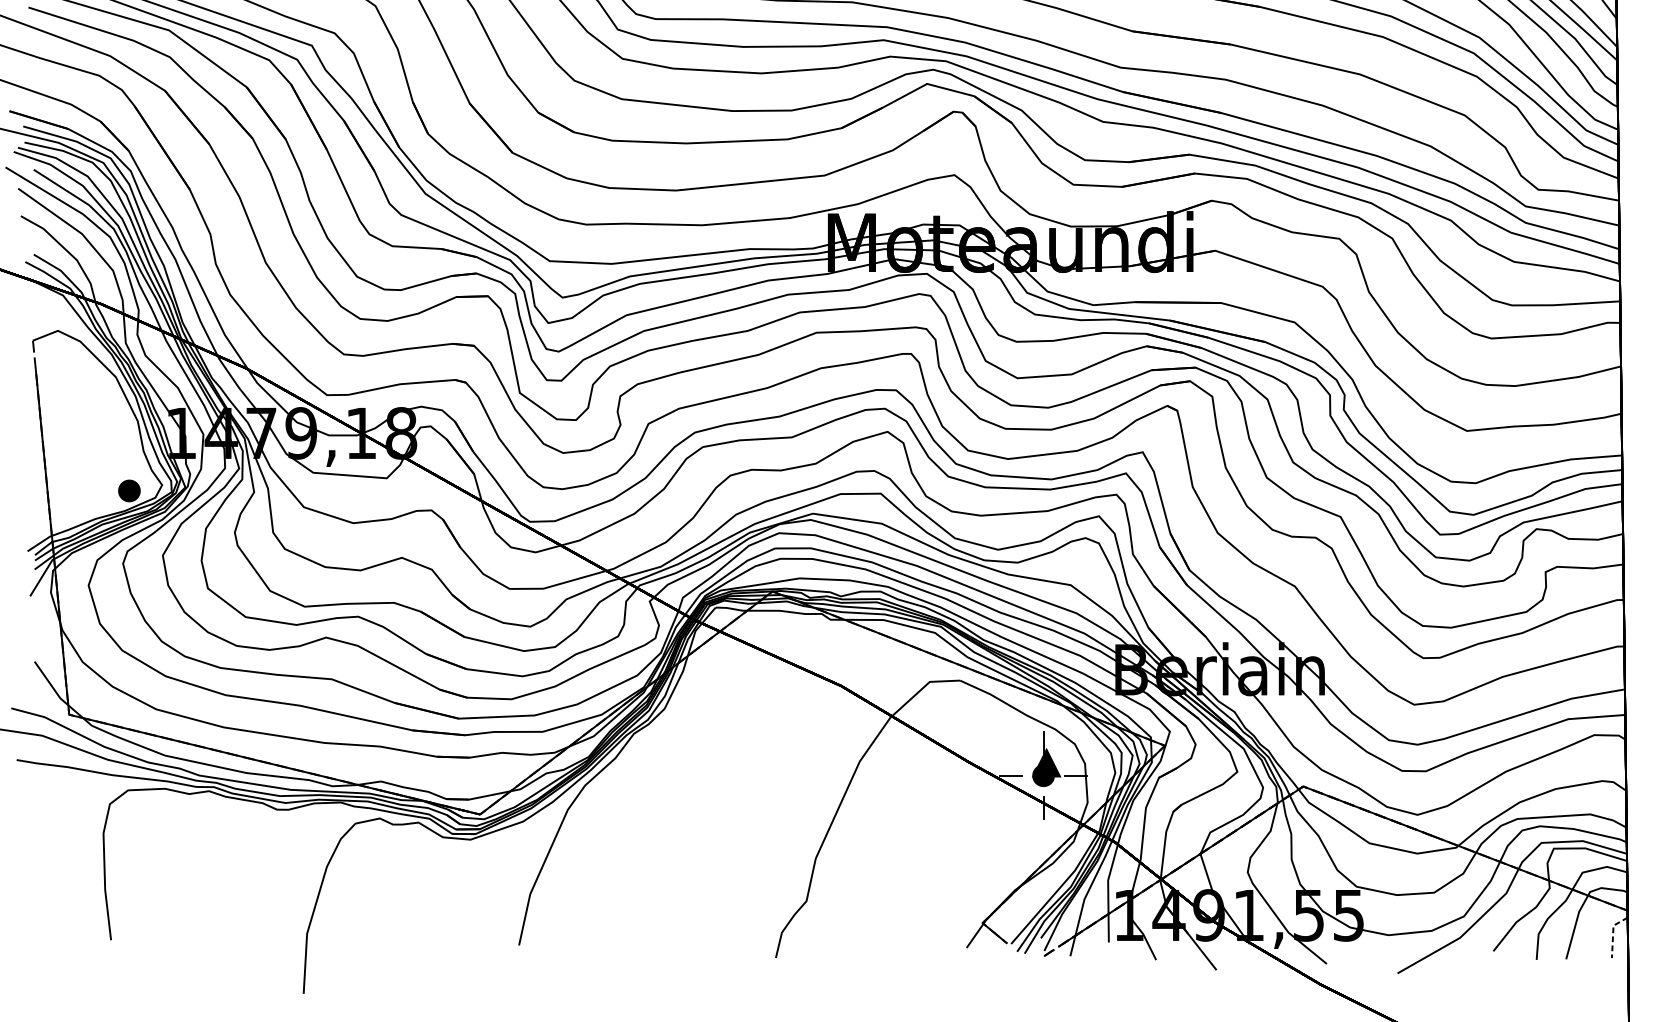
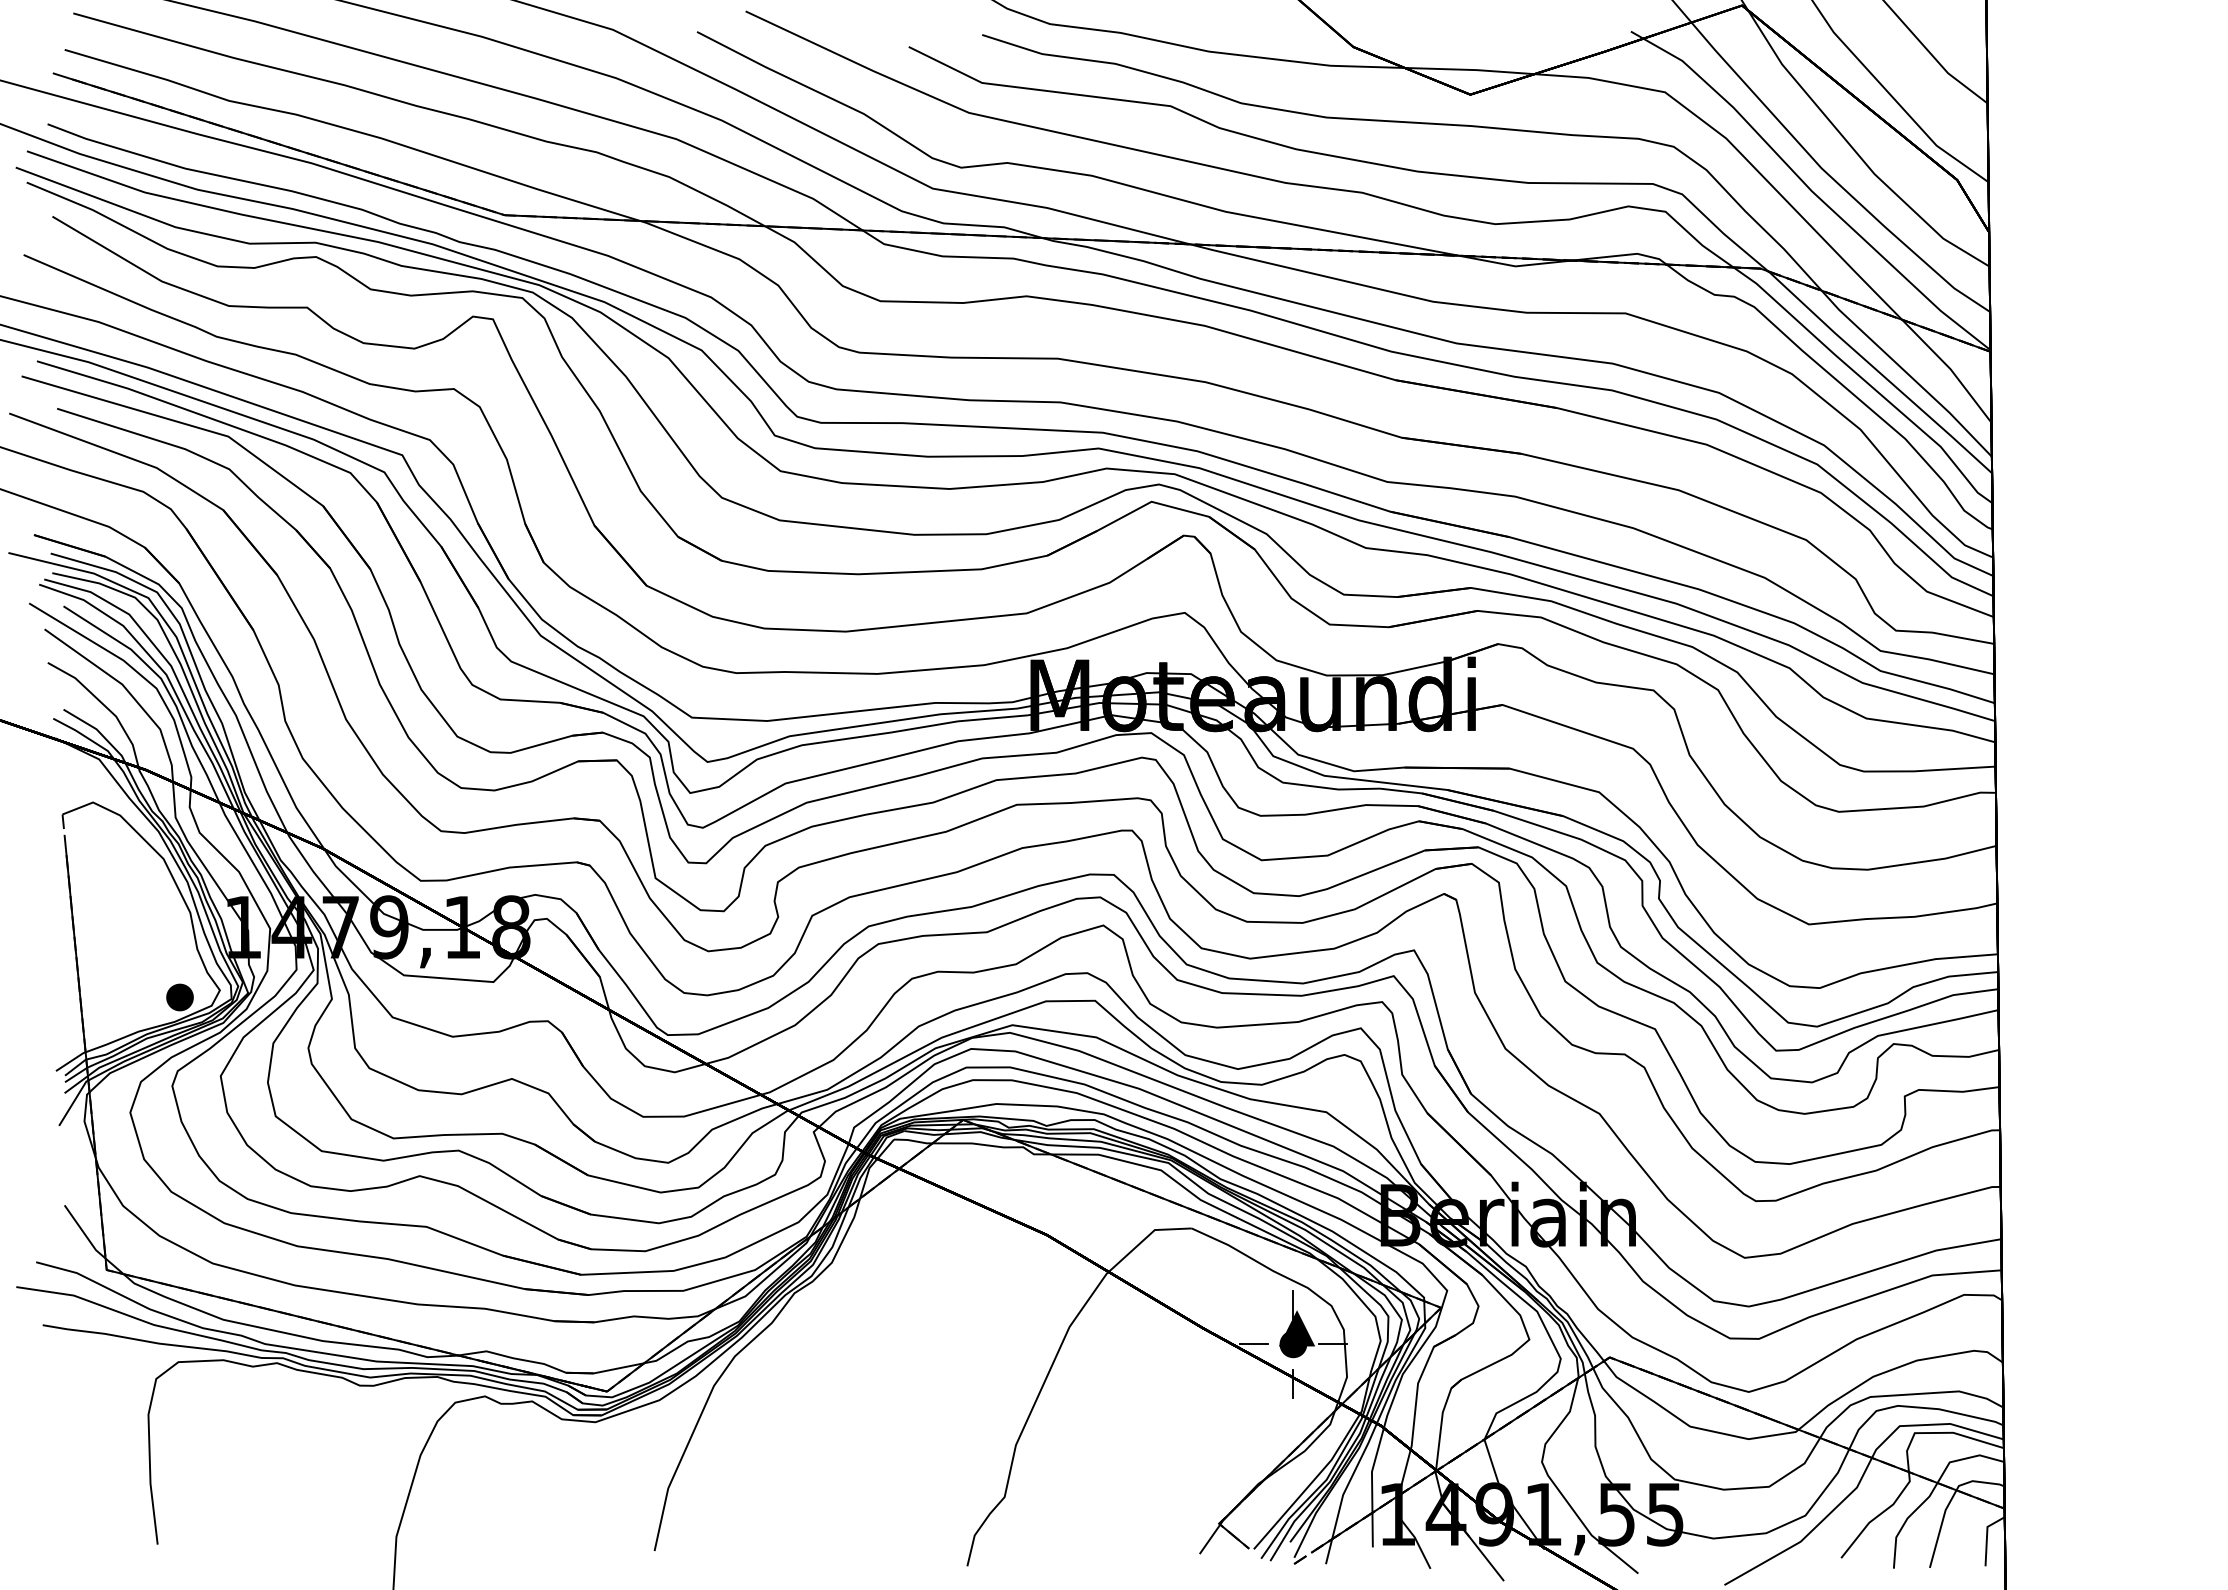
line: (1613, 933) -> (1987, 1536), dashed -> solid

